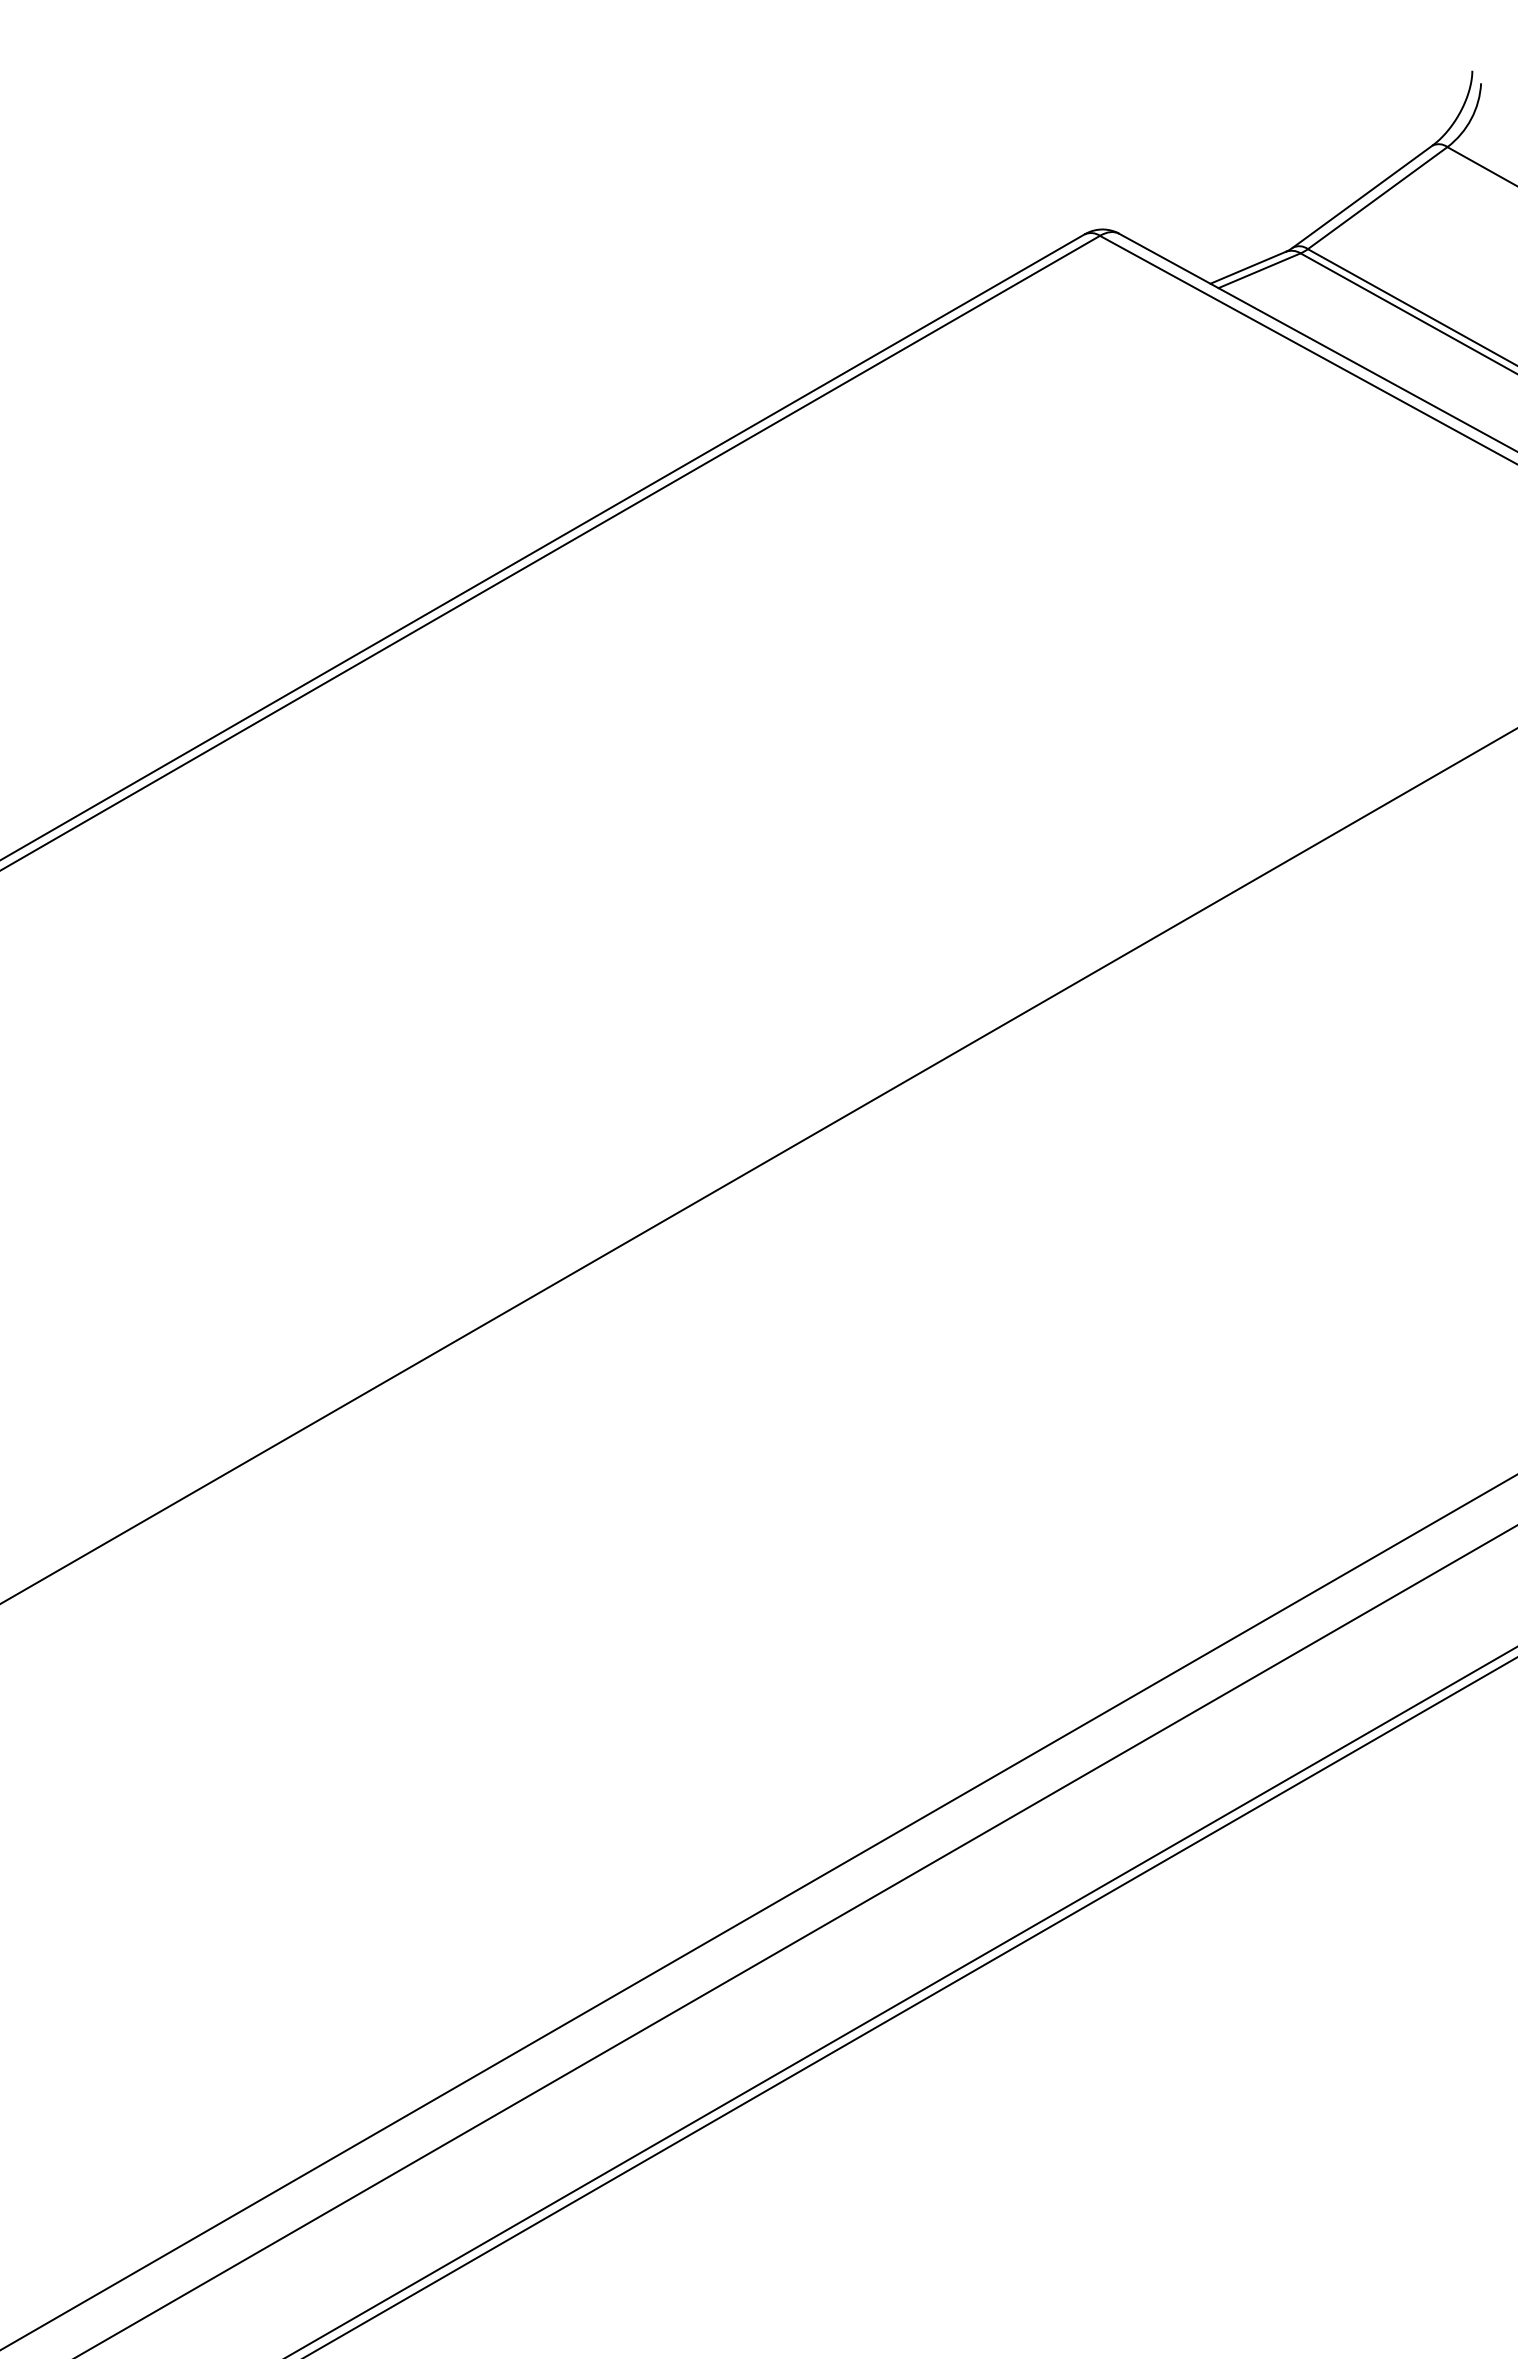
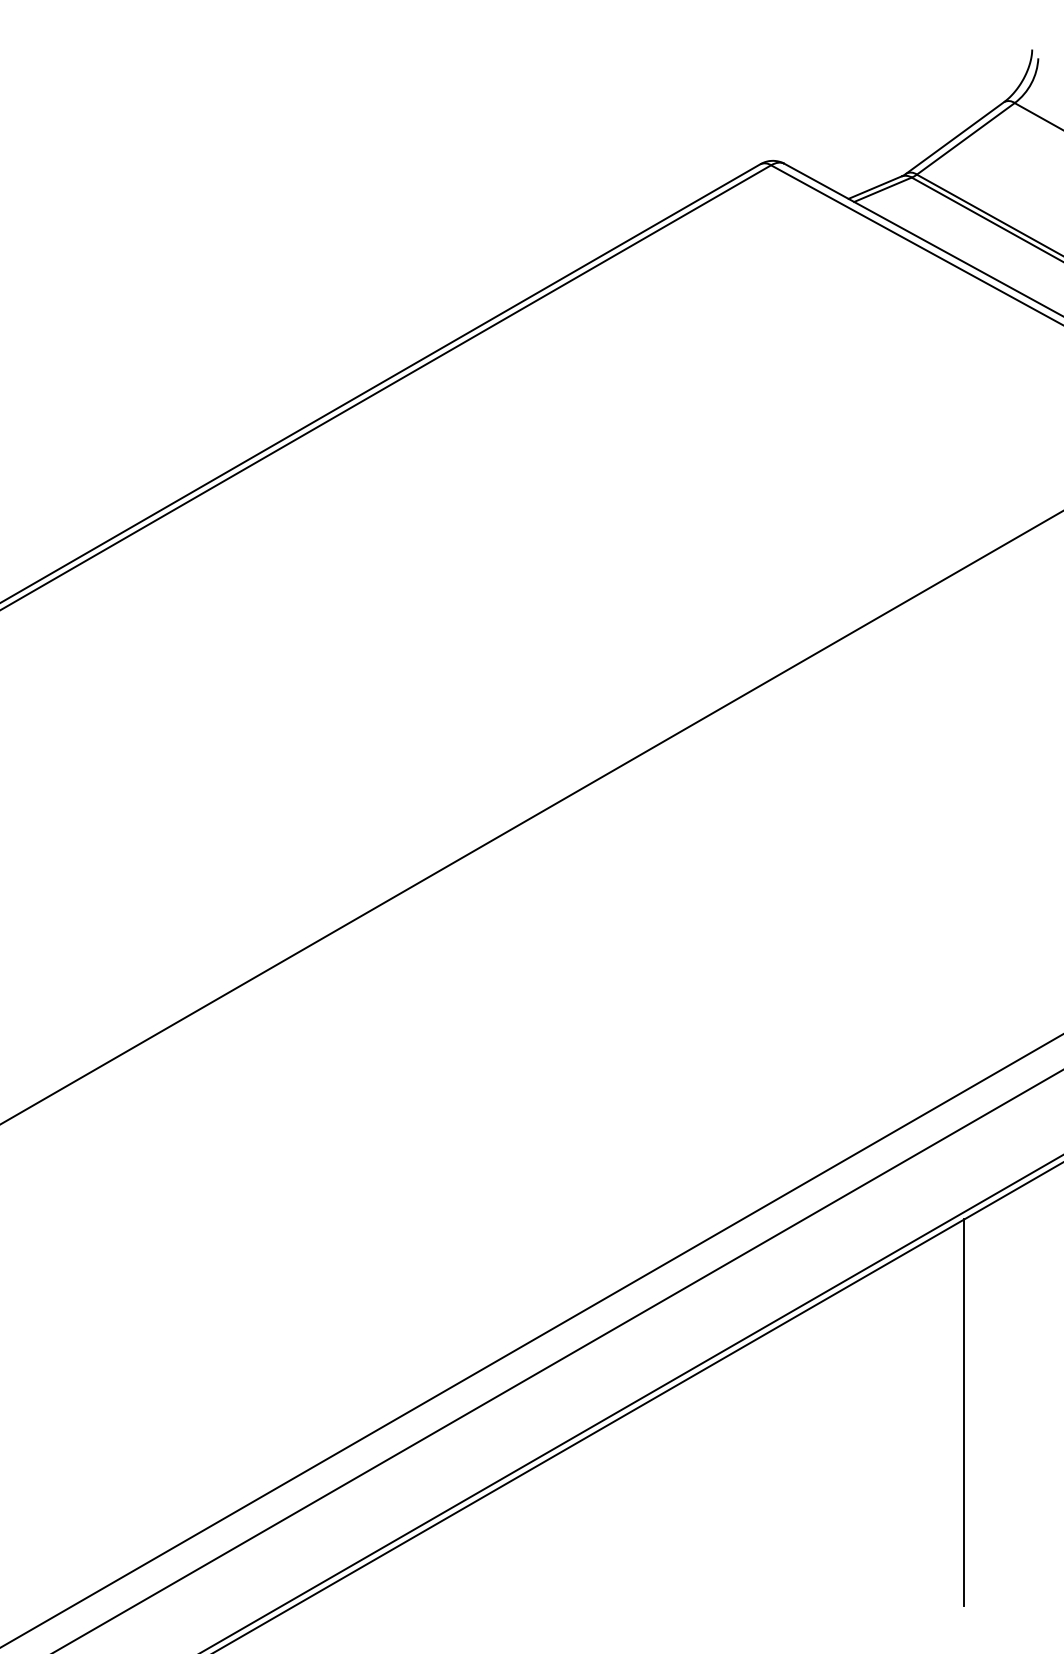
line: (1375, 2014) -> (964, 1412), added

